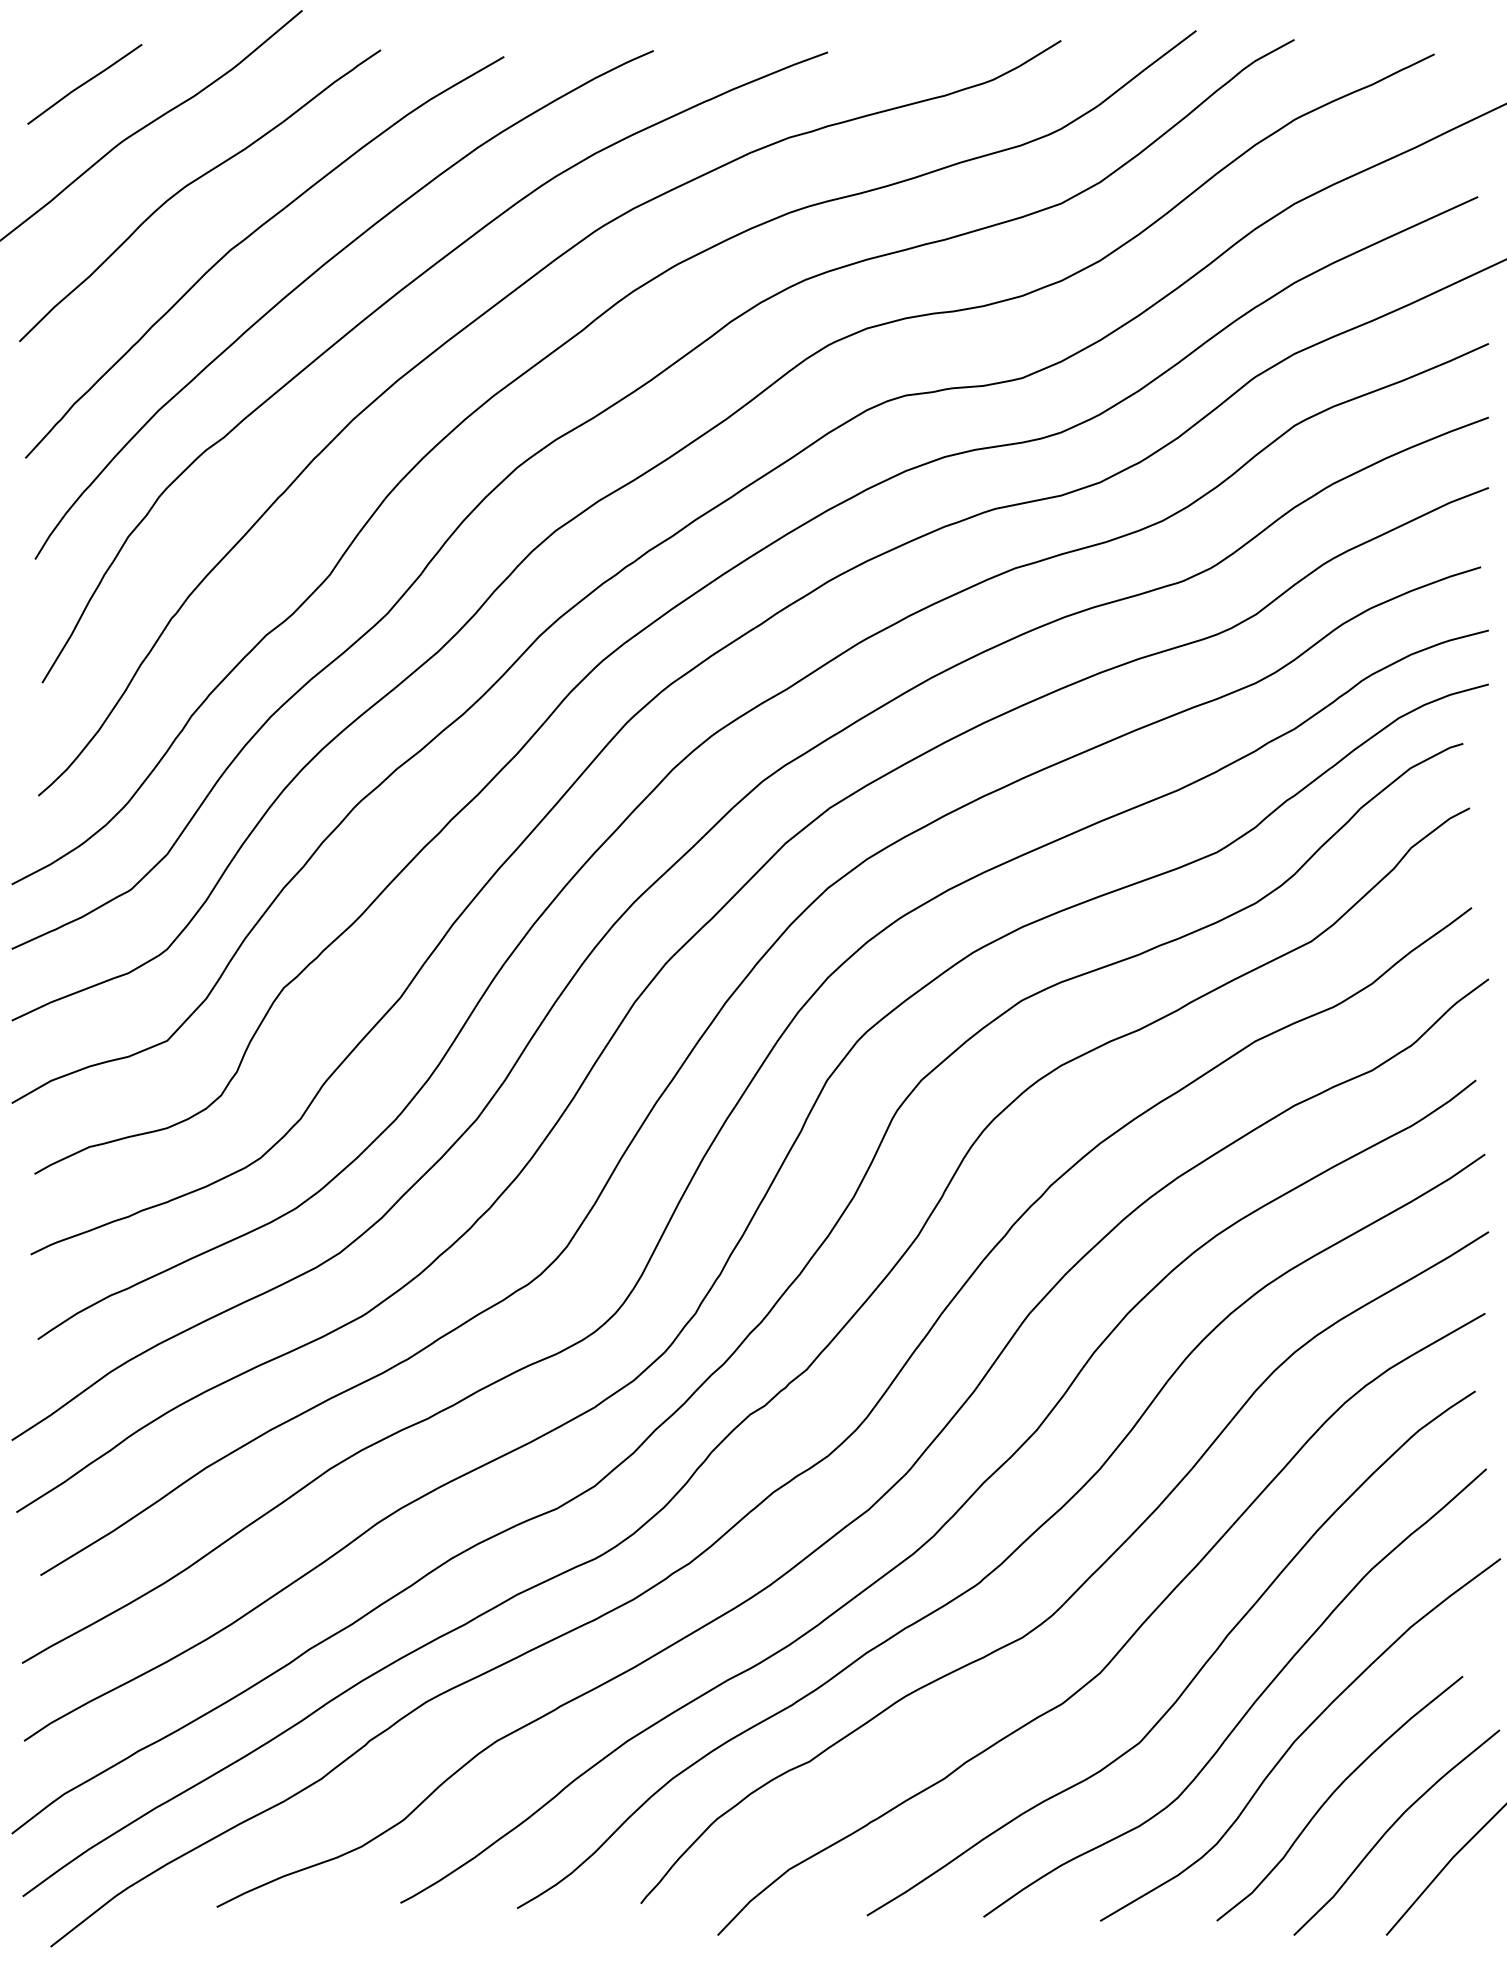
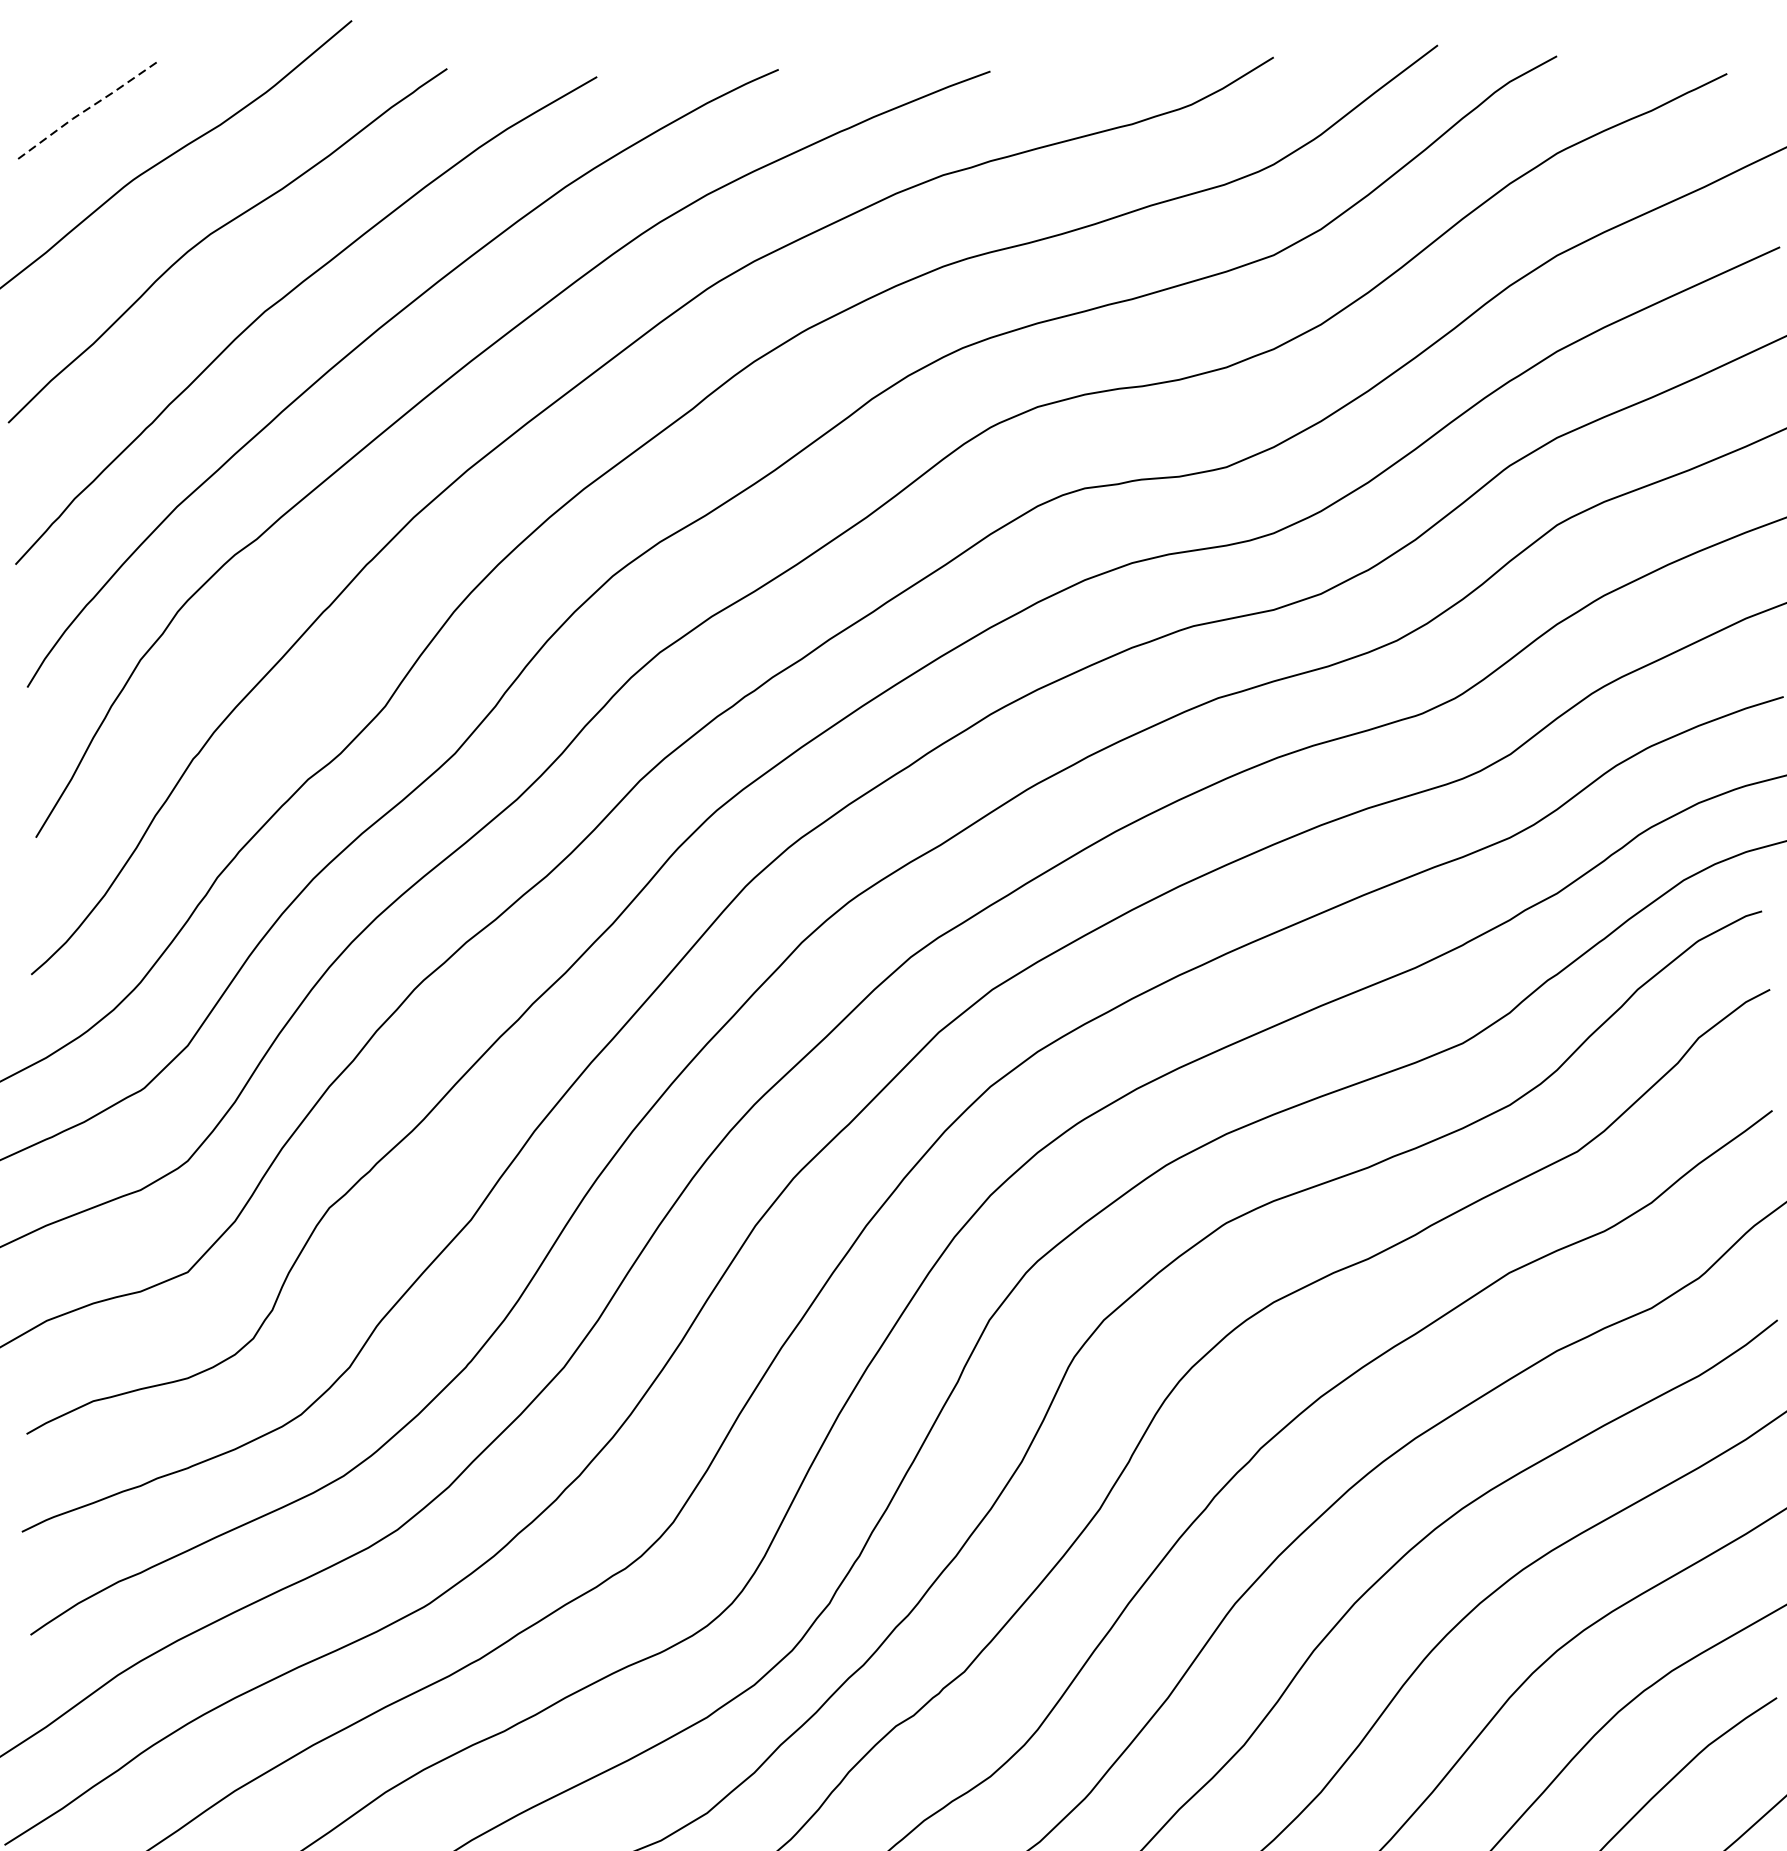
line: (84, 83) -> (87, 109), solid -> dashed

